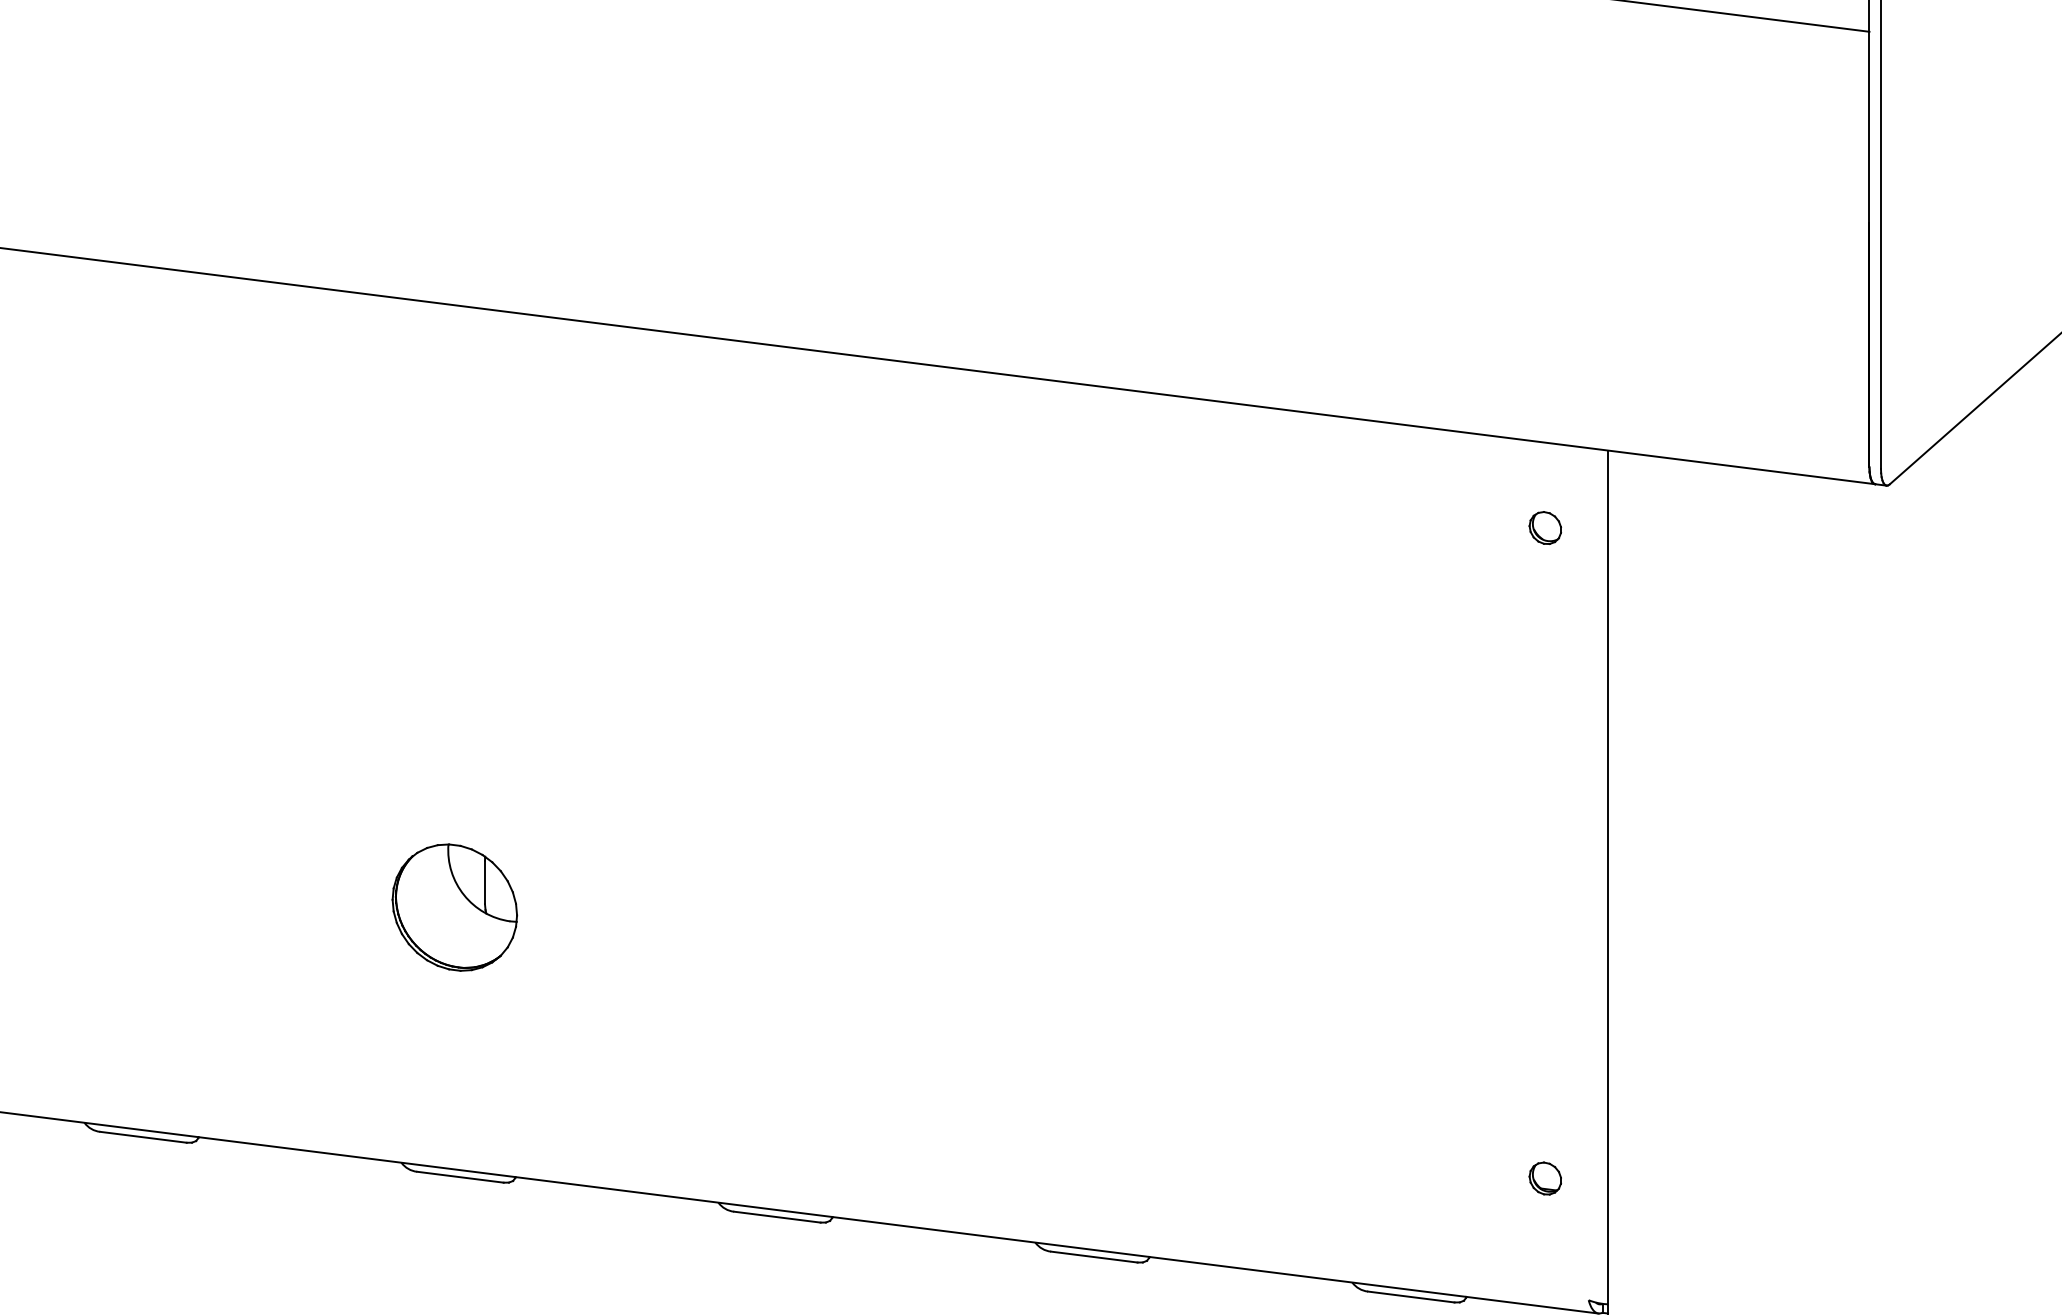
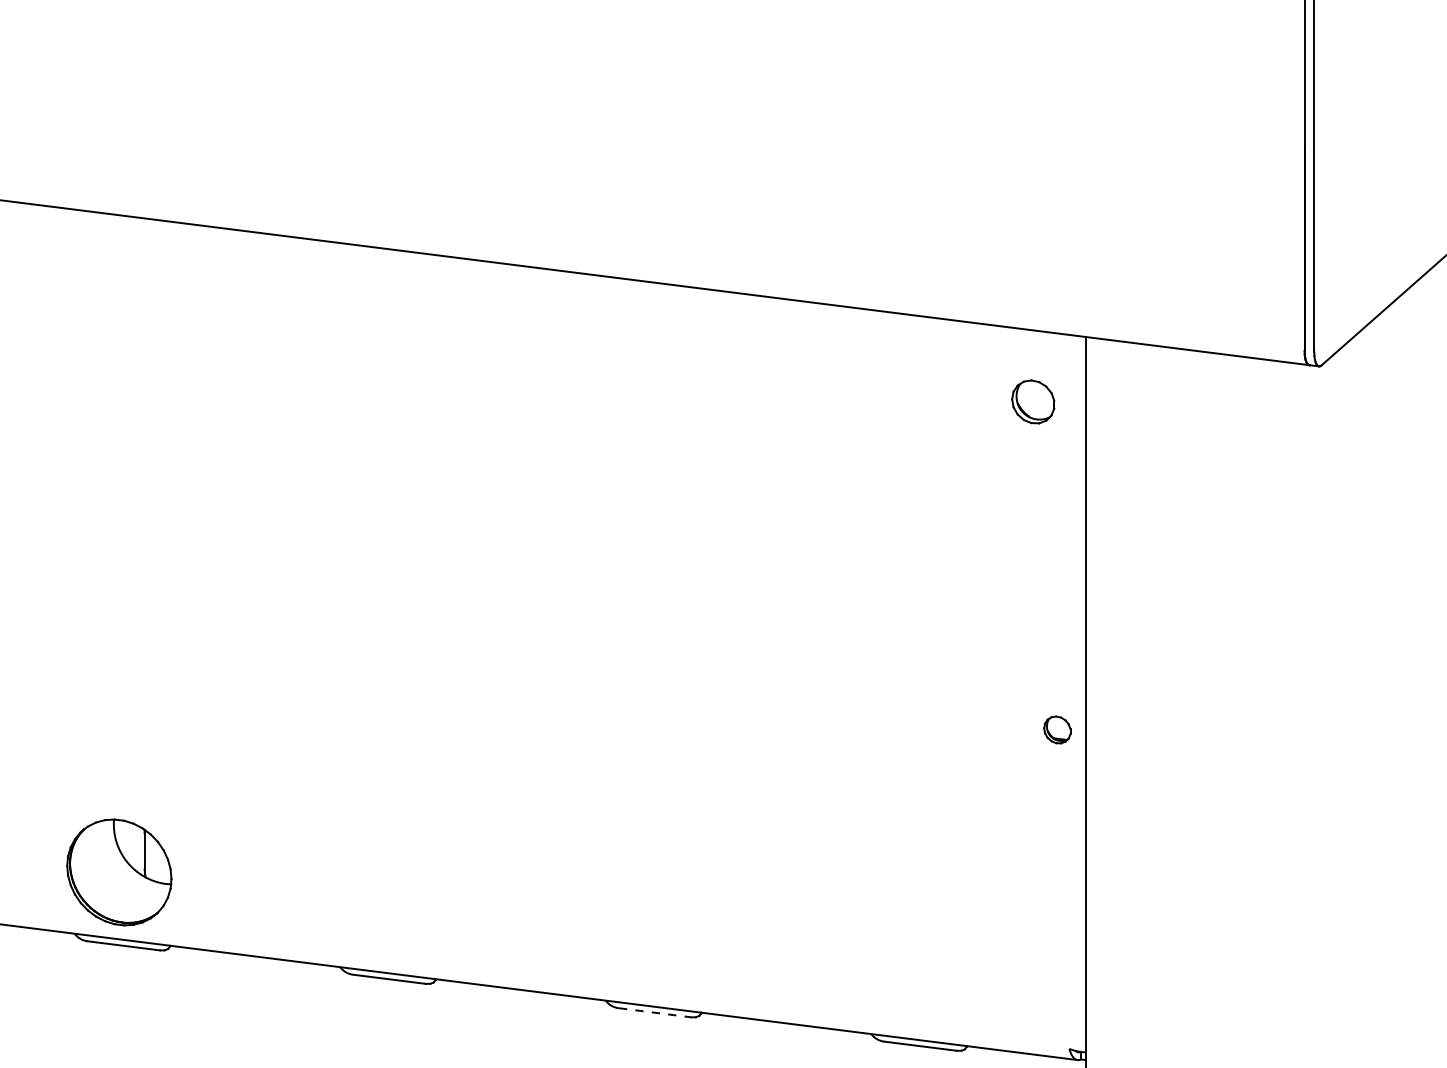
part: (1544, 527) -> (1032, 401), size x1.6
part: (454, 907) -> (119, 872), moved
part: (1544, 1178) -> (1056, 729), moved
line: (1094, 1257) -> (655, 1013), solid -> dashed

